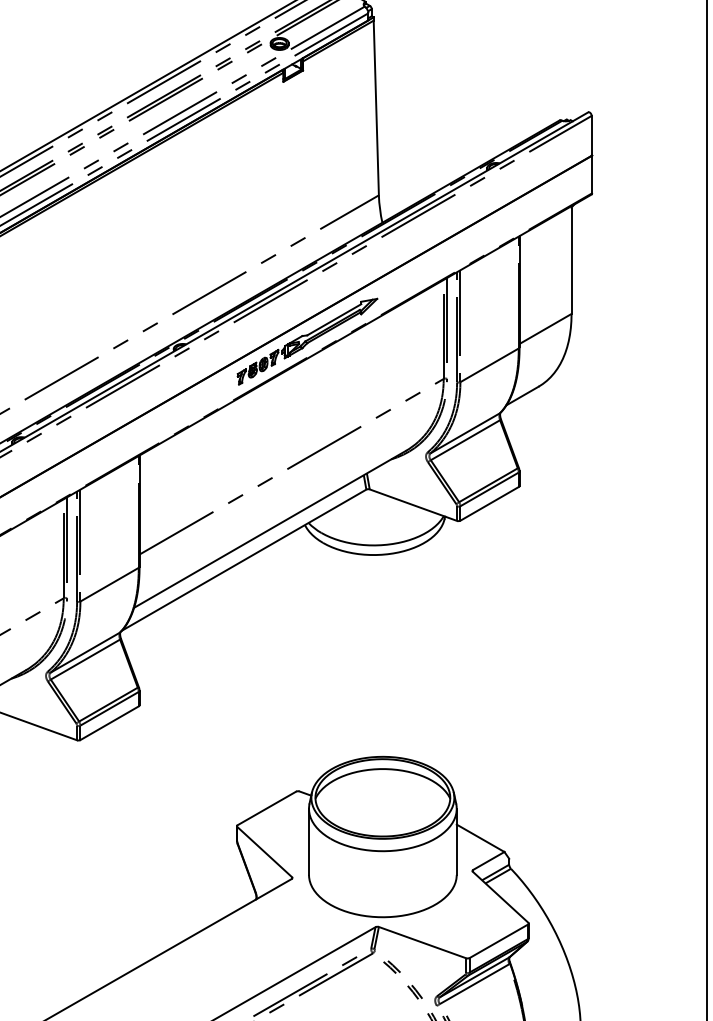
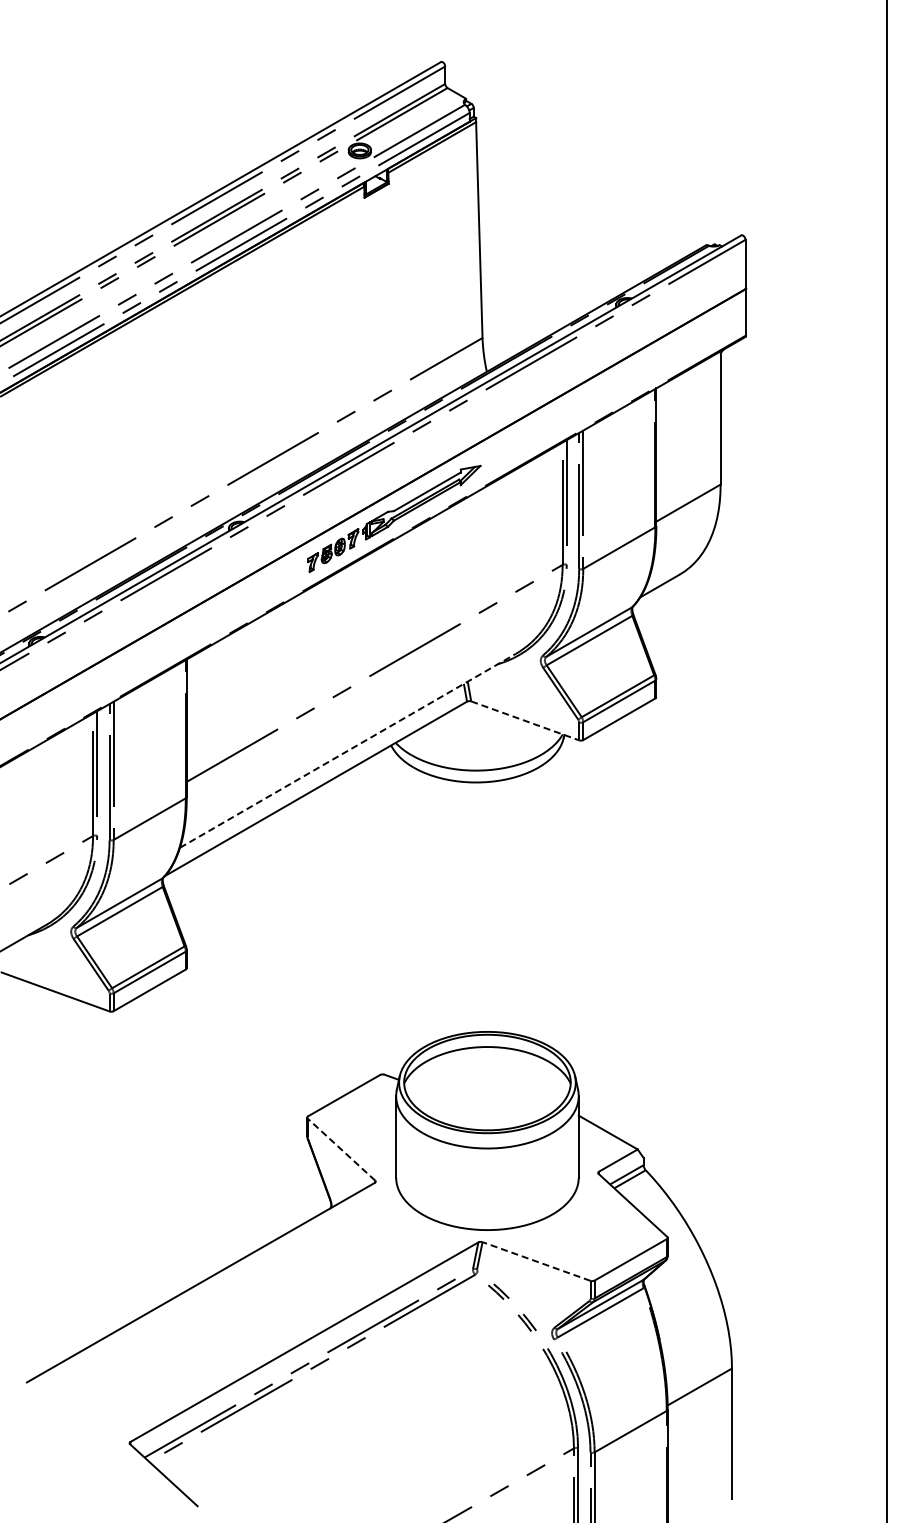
line: (413, 505) -> (525, 721), solid -> dashed
line: (269, 529) -> (347, 750), solid -> dashed
line: (264, 852) -> (341, 1149), solid -> dashed
line: (422, 942) -> (536, 1261), solid -> dashed

